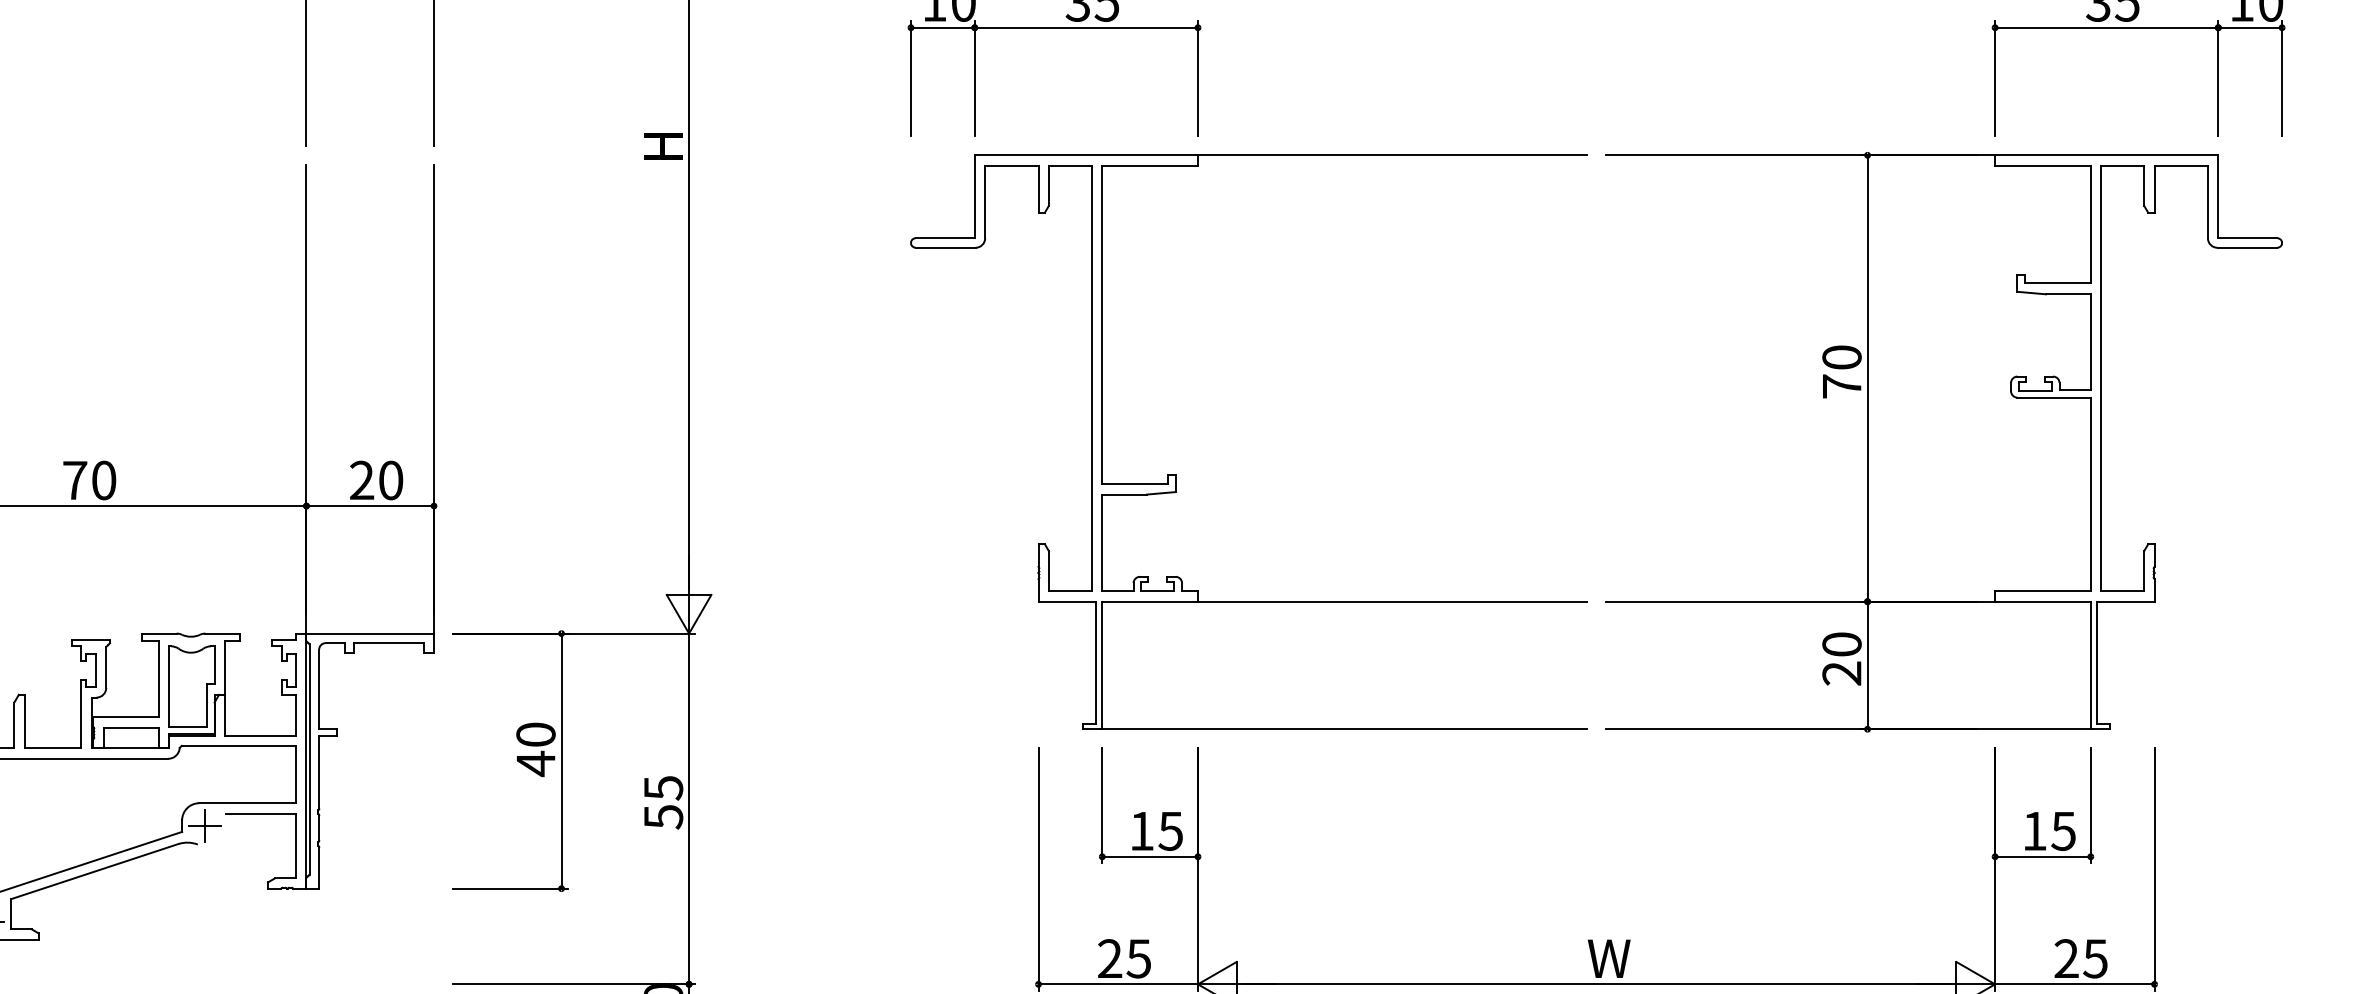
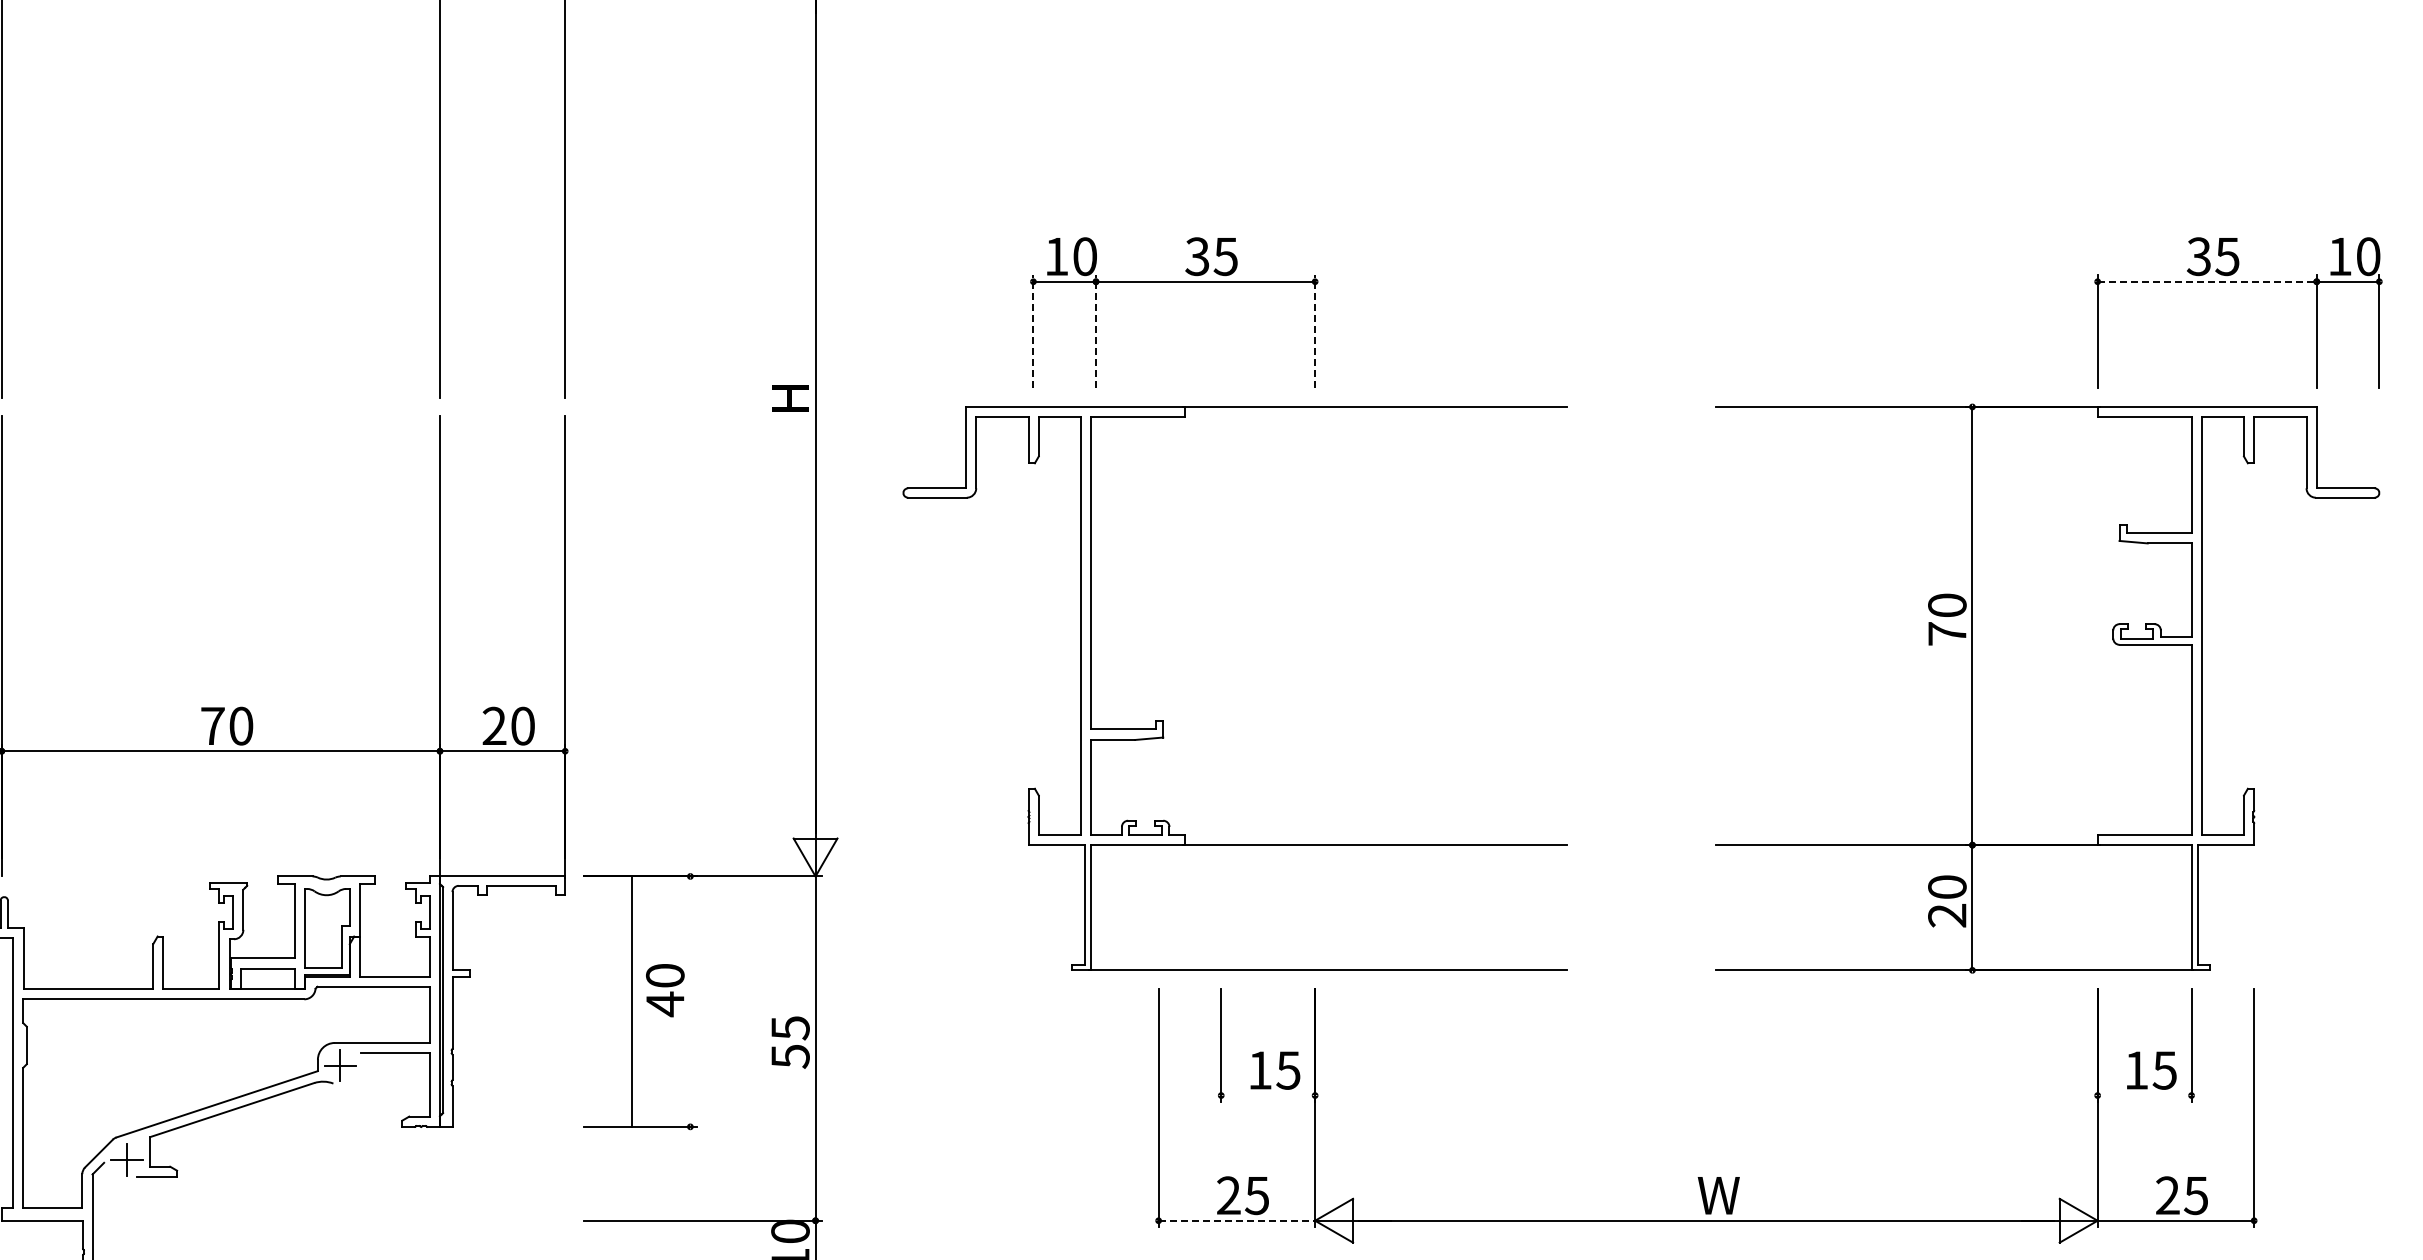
line: (2107, 27) -> (2207, 281), solid -> dashed
line: (911, 78) -> (1033, 331), solid -> dashed
line: (975, 78) -> (1096, 331), solid -> dashed
line: (1198, 78) -> (1315, 331), solid -> dashed
part: (1175, 474) -> (1163, 720), moved
line: (561, 760) -> (632, 1001), moved
line: (1150, 856) -> (1268, 1095), removed
line: (2042, 856) -> (2144, 1095), removed
line: (1118, 984) -> (1237, 1220), solid -> dashed

